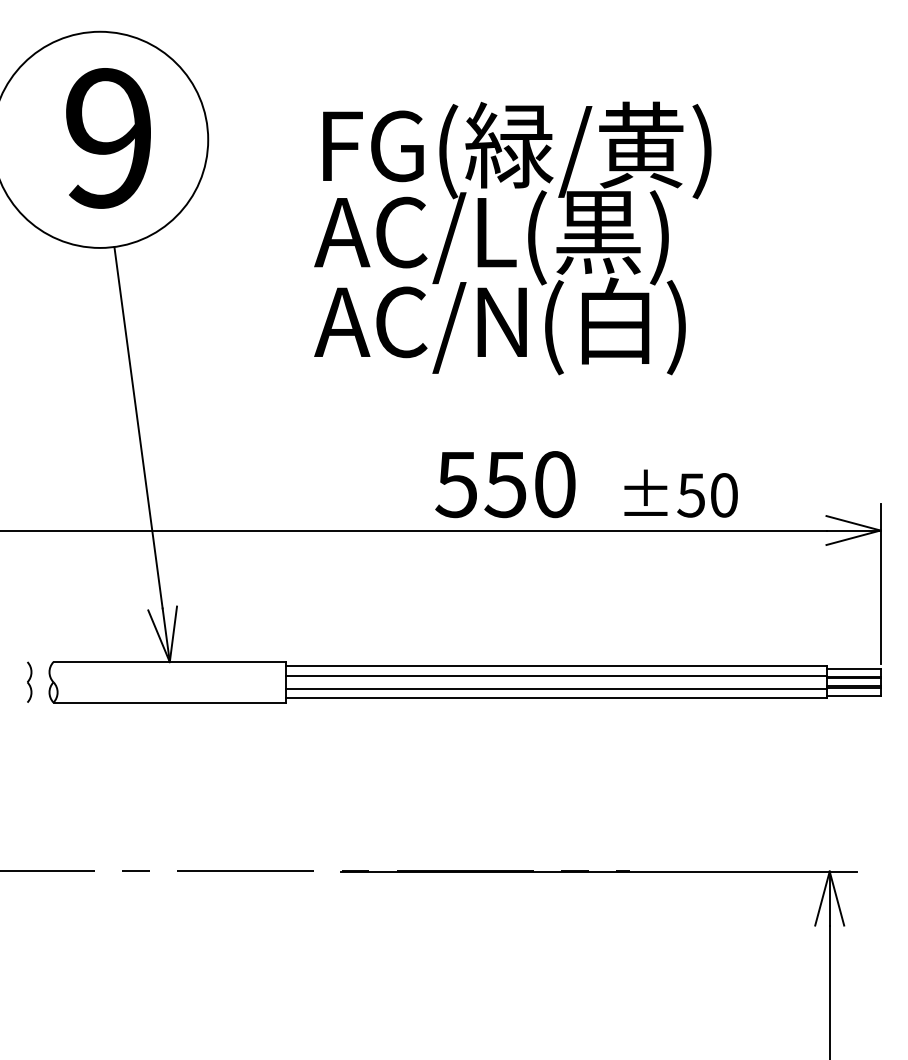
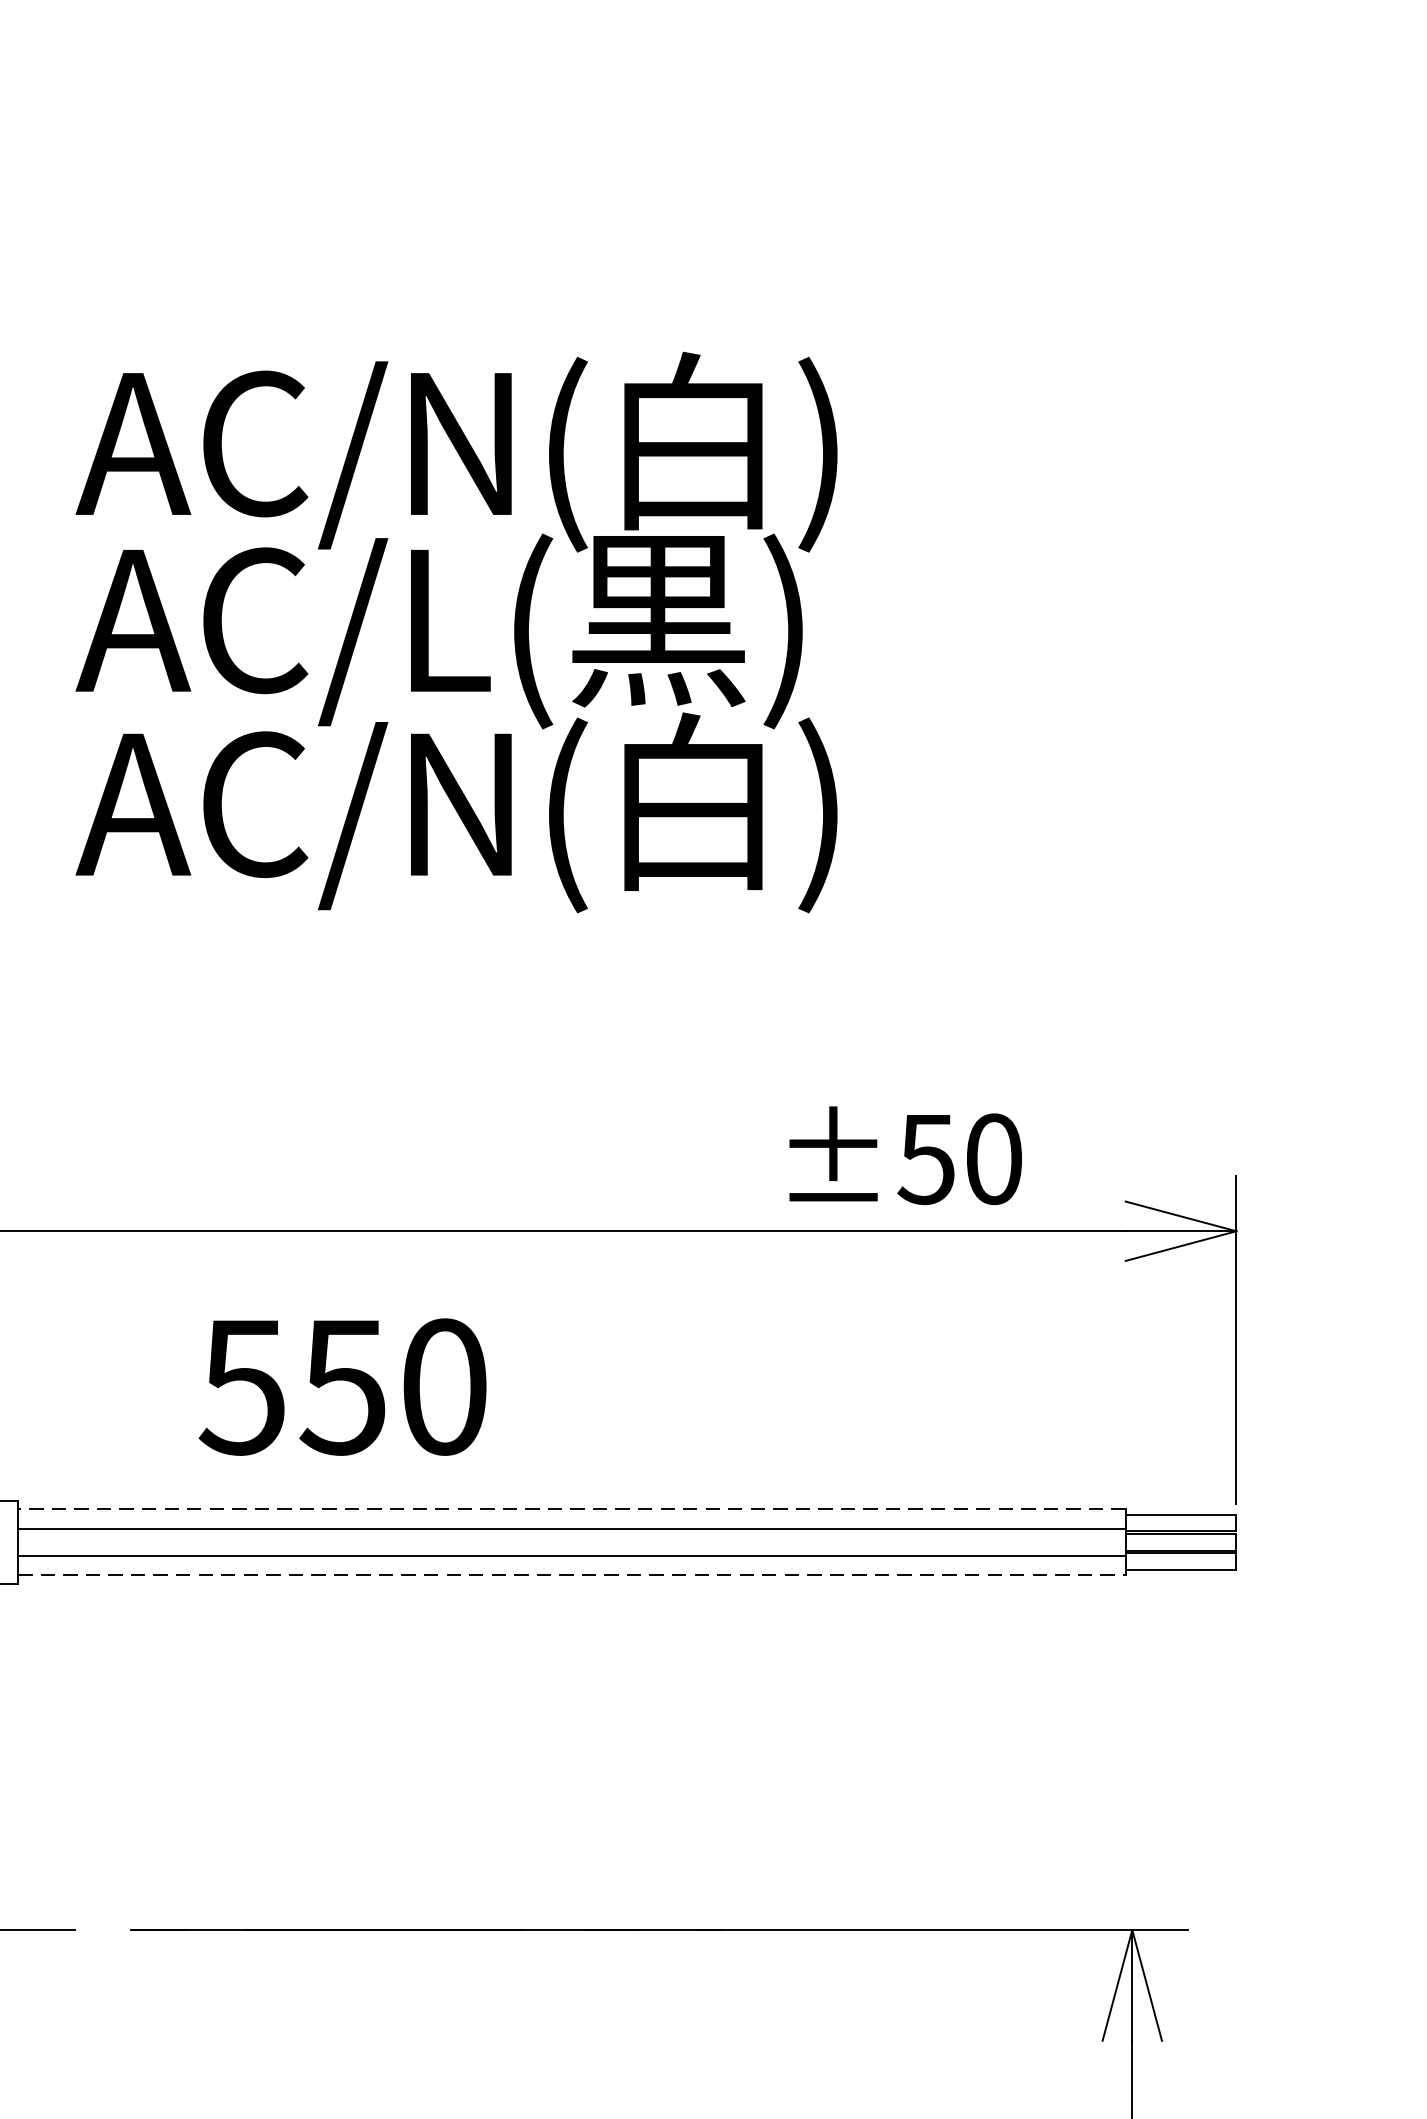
text: (512, 150) -> (482, 452), FG(緑/黄) -> AC/N(白)
text: (505, 484) -> (342, 1386), moved
text: (680, 493) -> (904, 1155), moved
line: (555, 666) -> (570, 1509), solid -> dashed
line: (556, 698) -> (572, 1575), solid -> dashed

